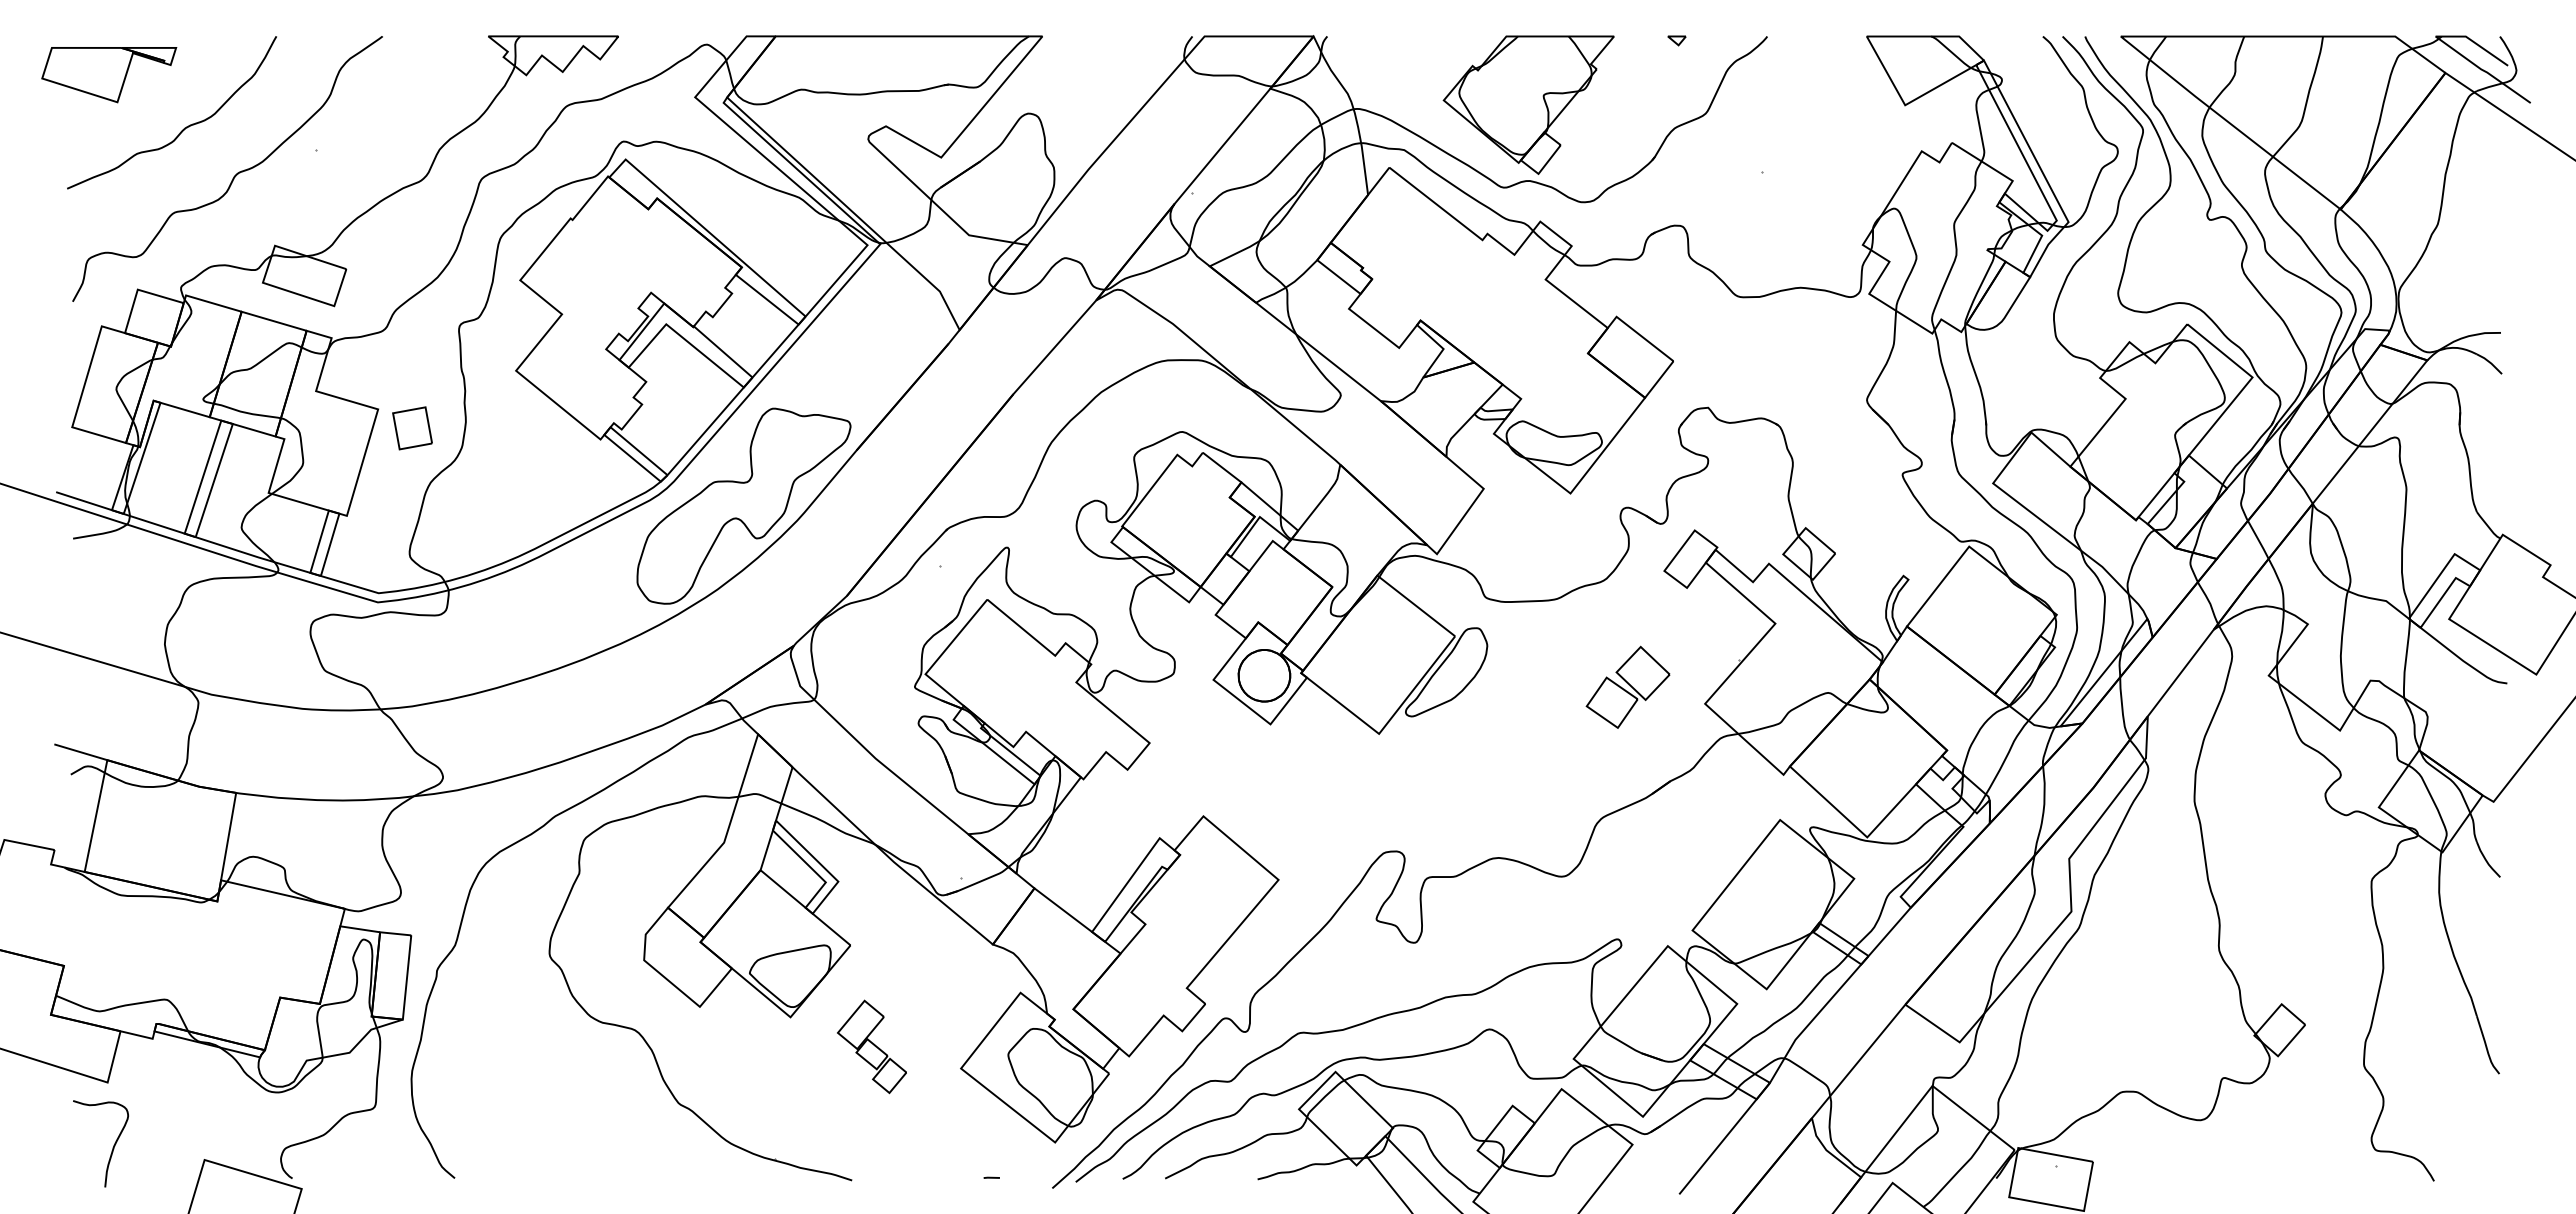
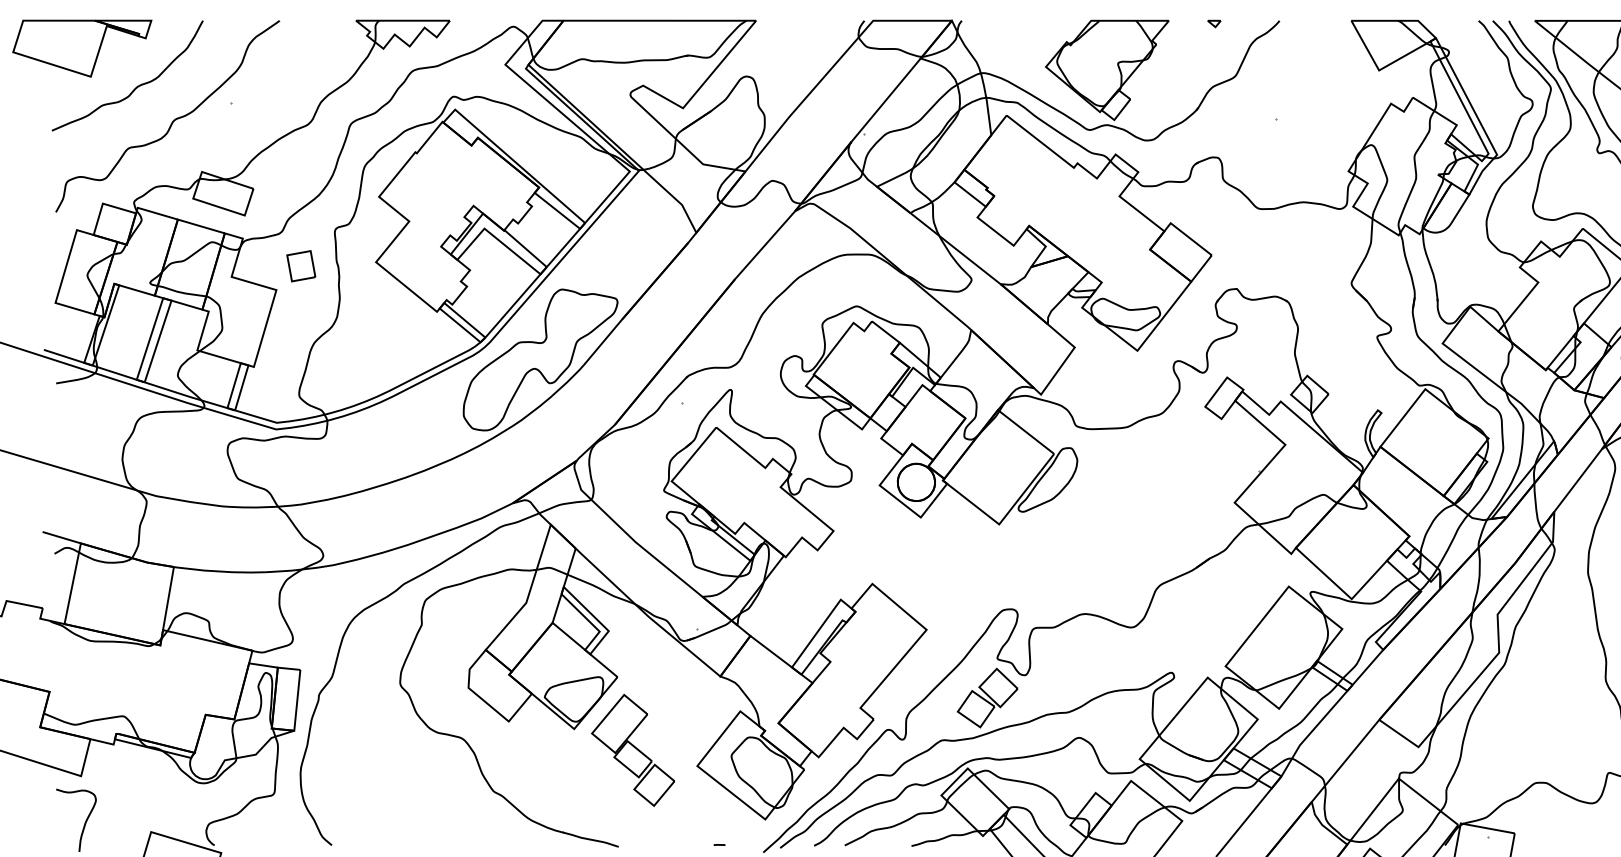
part: (108, 74) -> (81, 48), size x1.43
part: (412, 428) -> (301, 266), moved
part: (1627, 686) -> (987, 697), moved
part: (871, 1046) -> (632, 750), size x1.67

